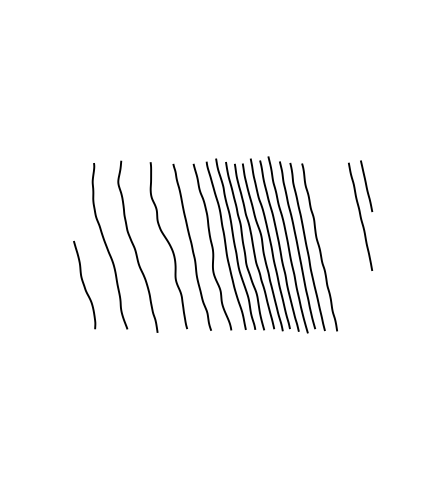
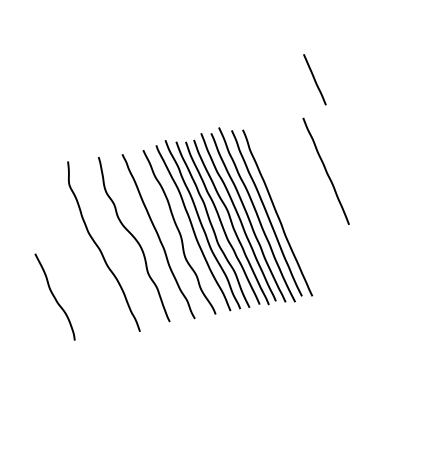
line: (366, 186) -> (314, 80), moved
curve: (107, 246) -> (71, 252), removed
curve: (319, 247) -> (290, 211), removed

